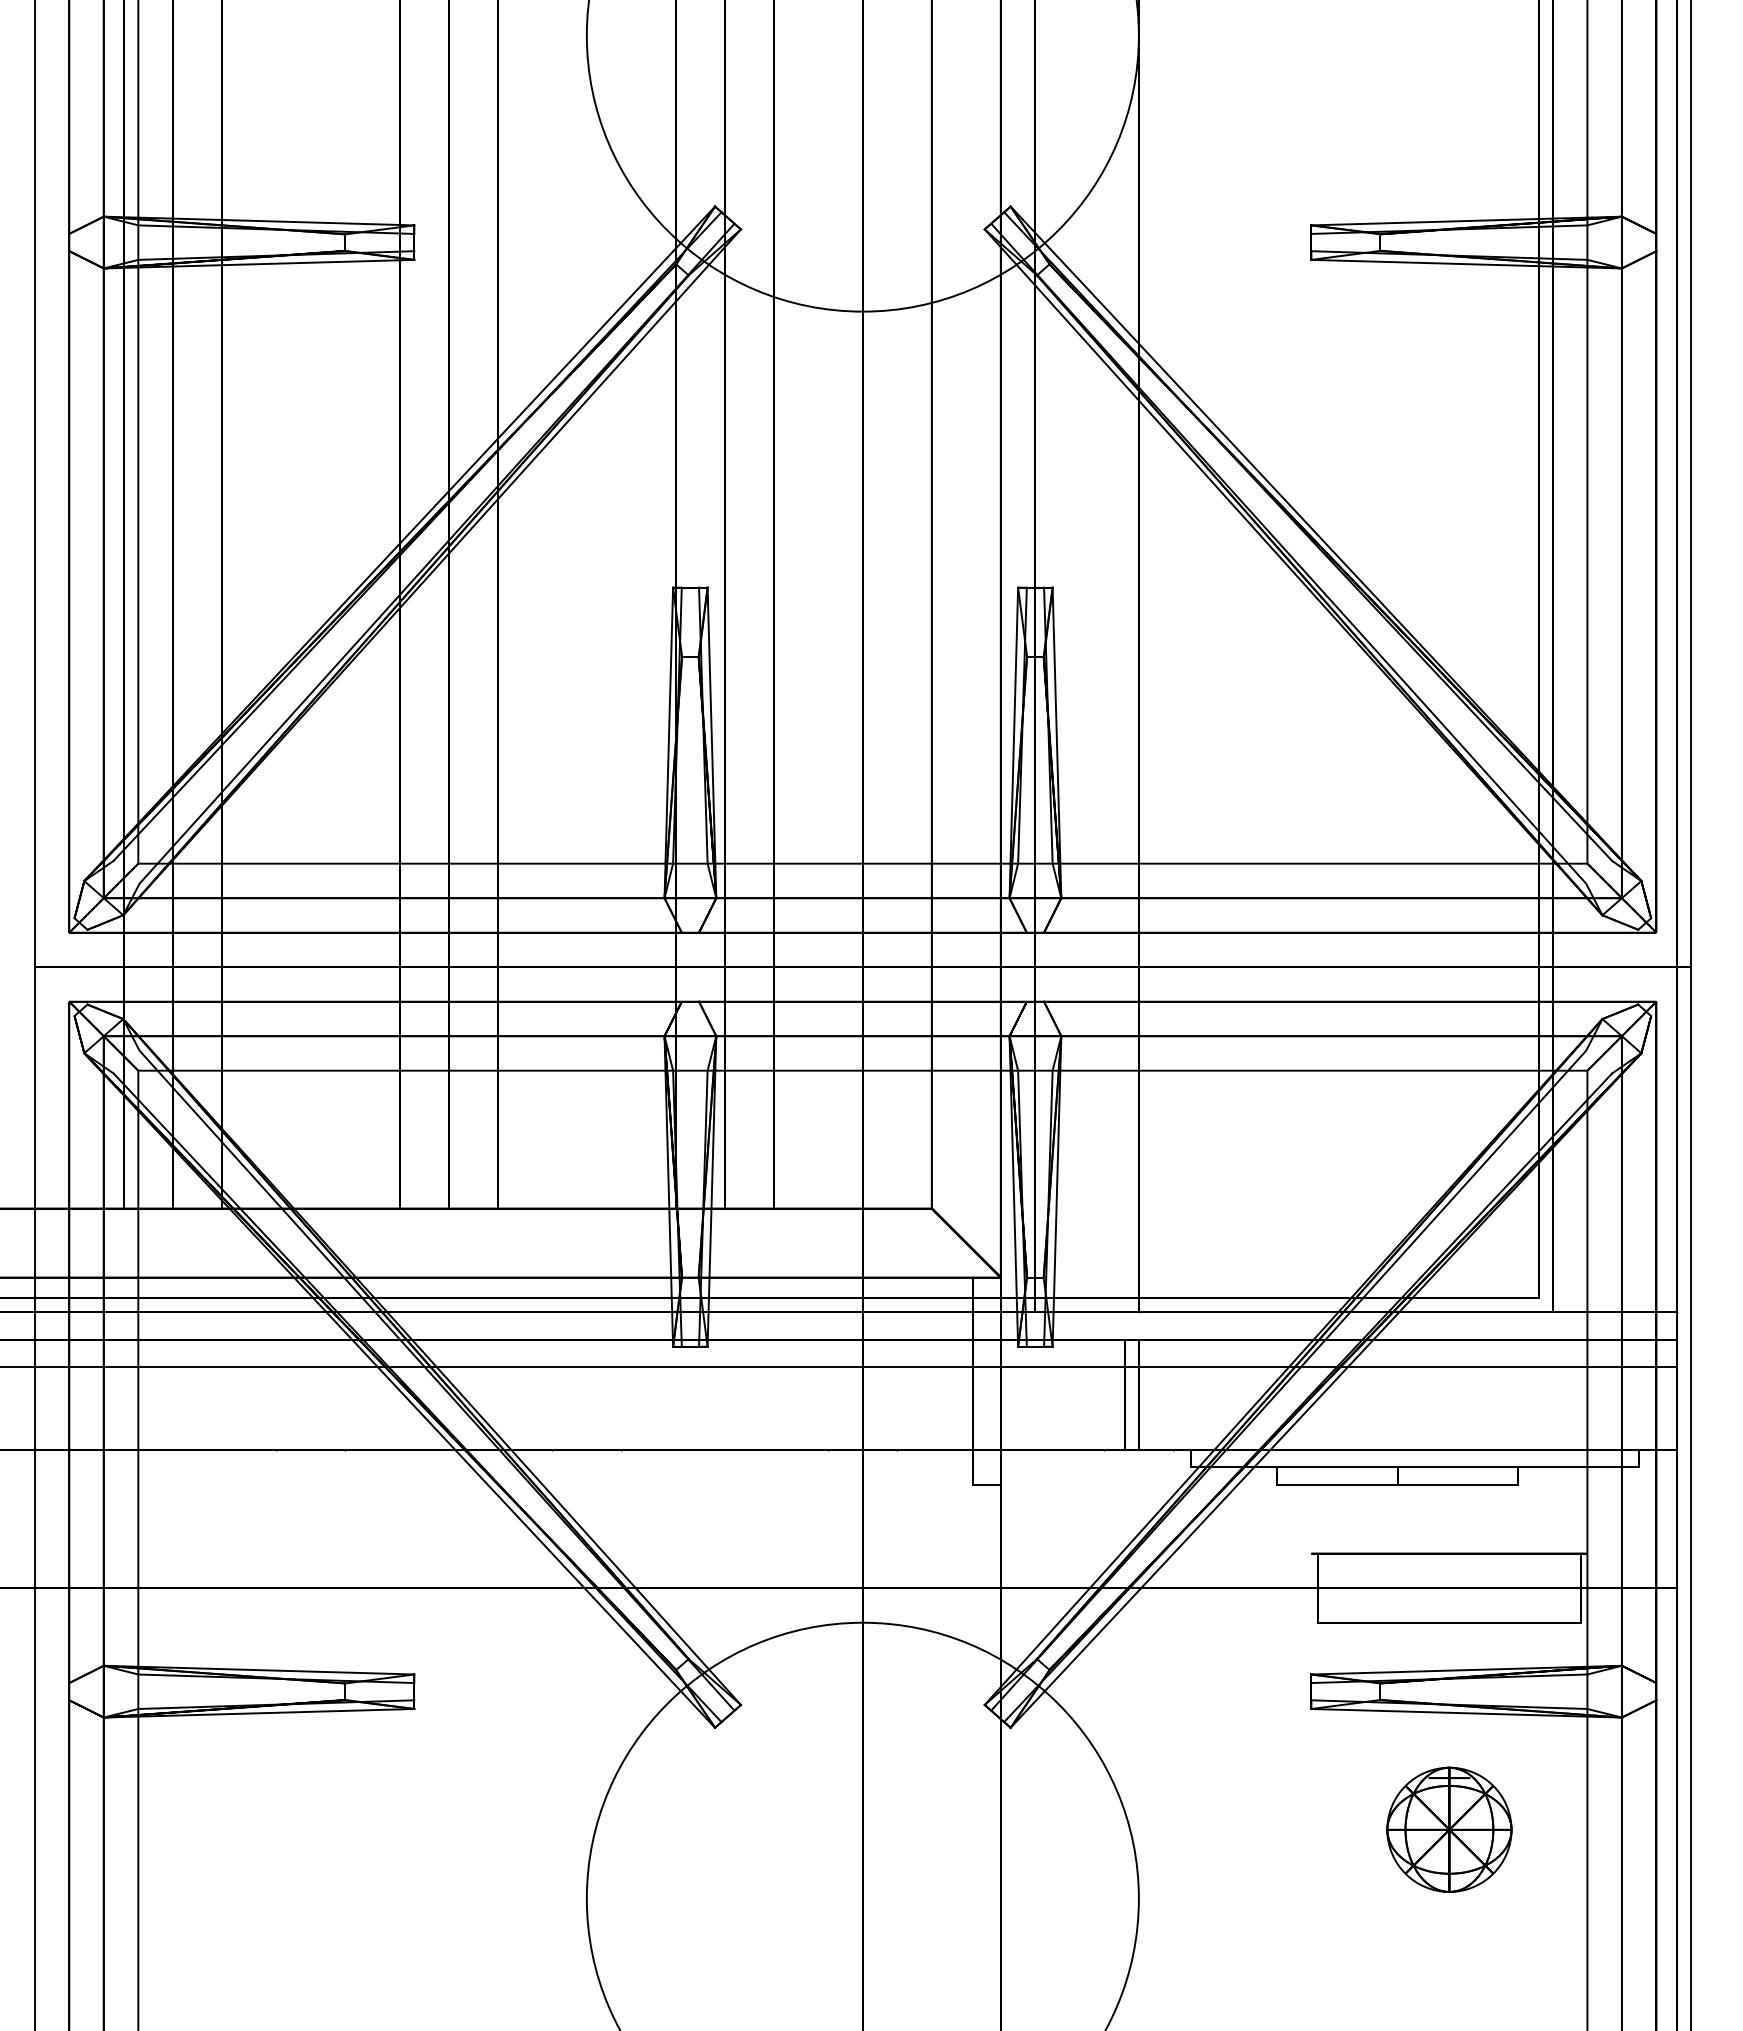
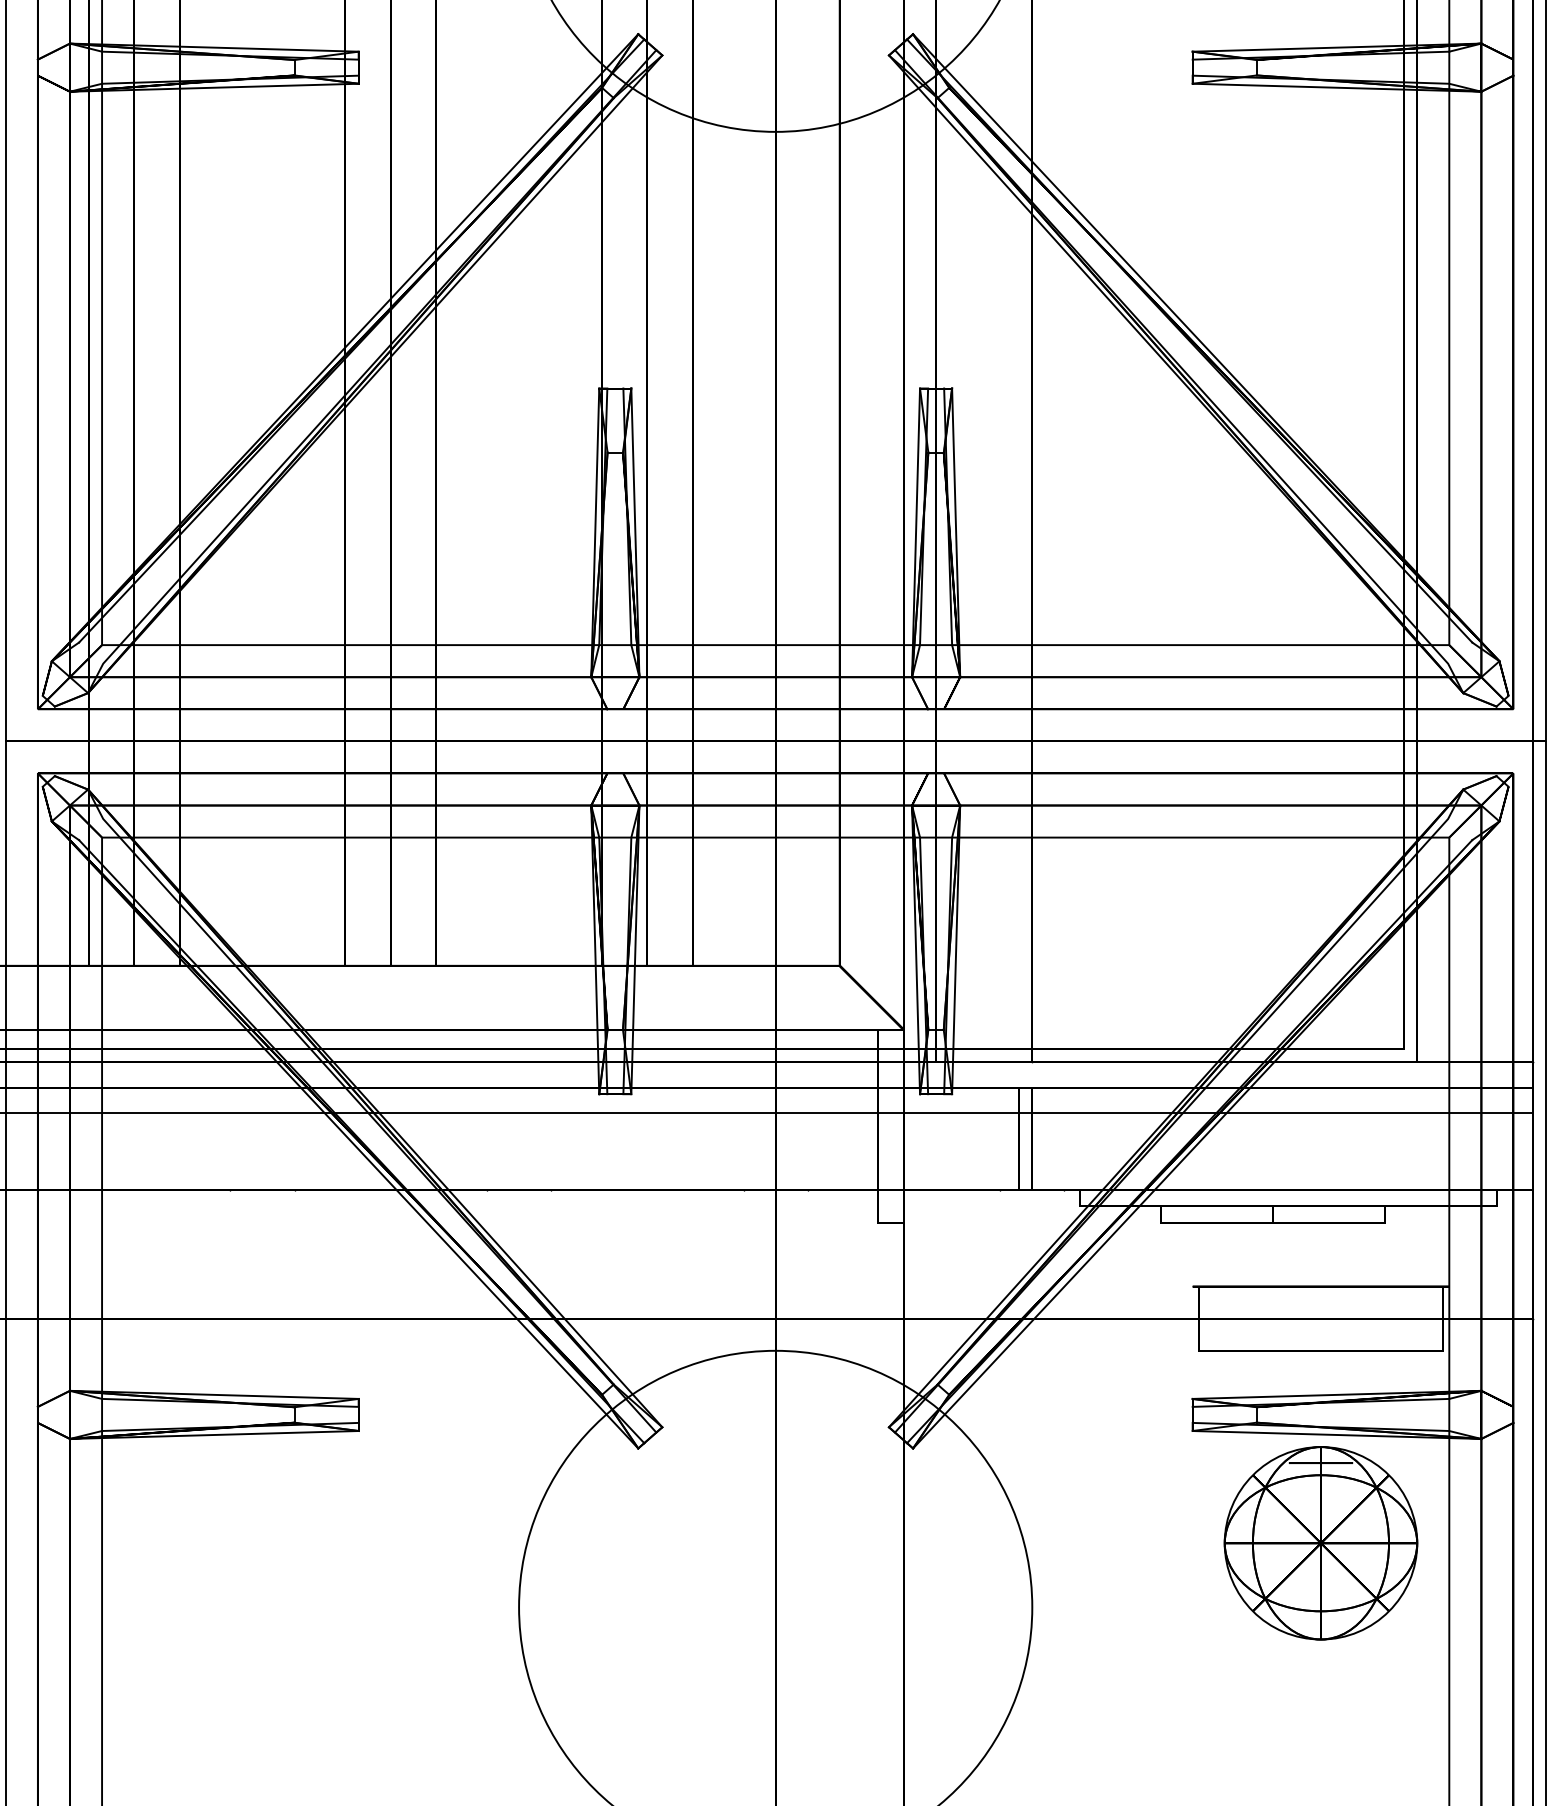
part: (1449, 1829) -> (1321, 1543), size x1.67

